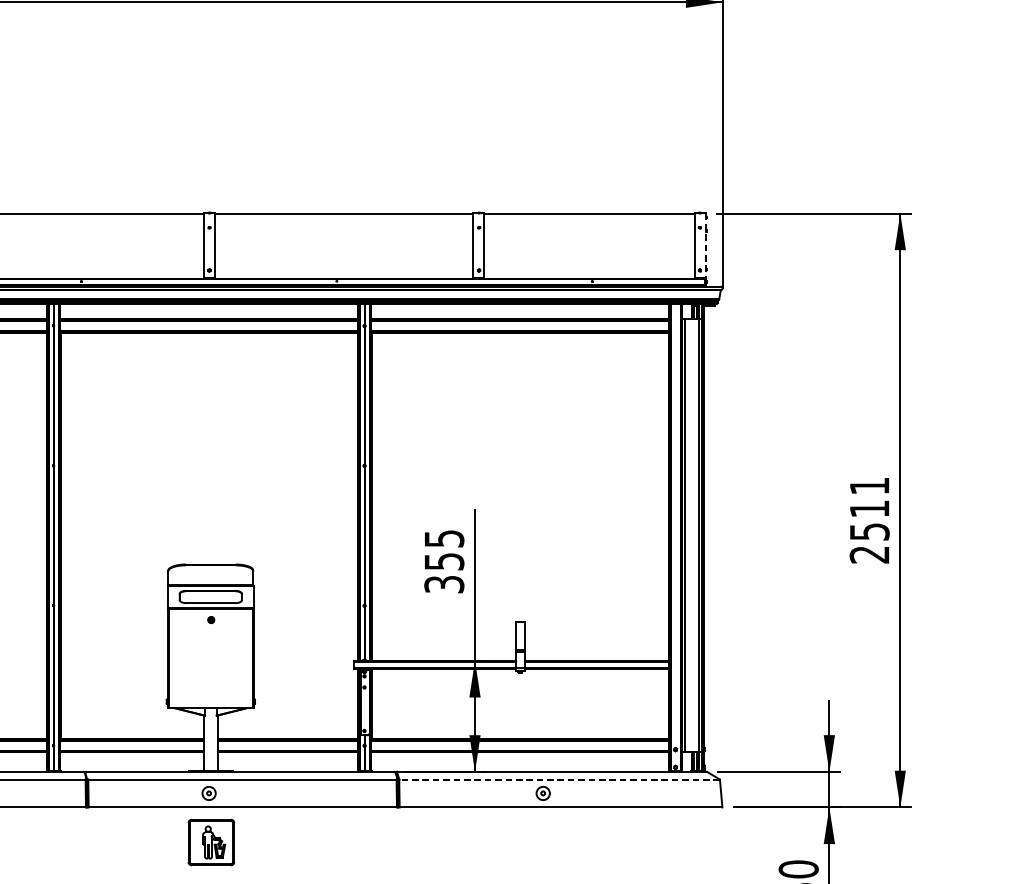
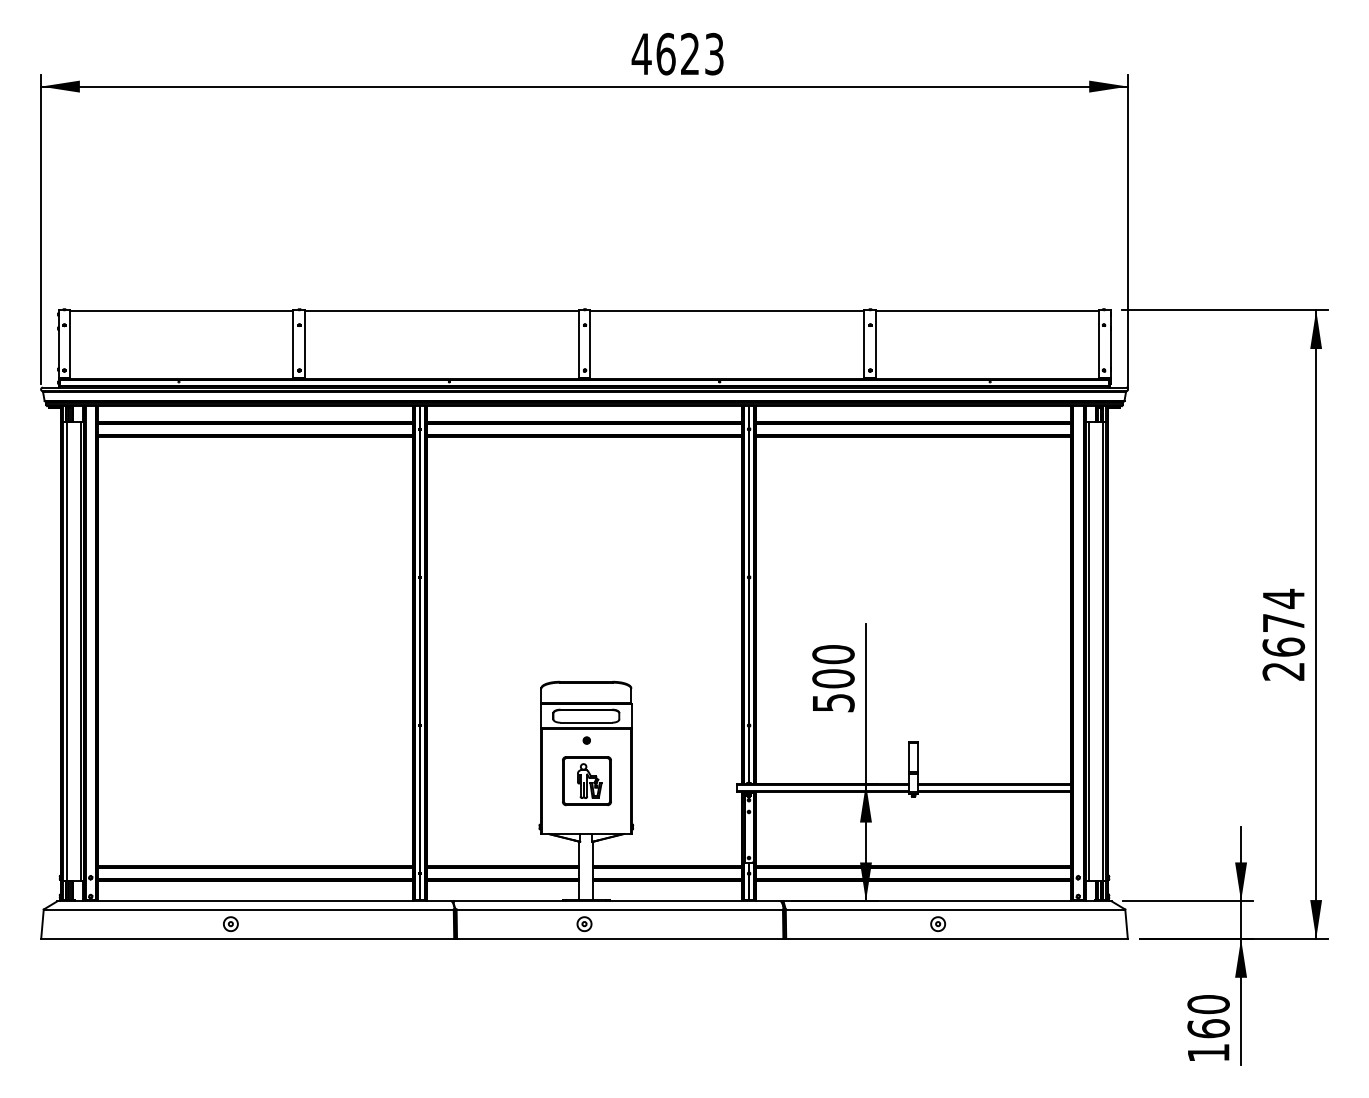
line: (706, 245) -> (1110, 344), dashed -> solid
text: (869, 508) -> (1283, 622), 2511 -> 2674
text: (444, 561) -> (833, 678), 355 -> 500
line: (559, 779) -> (955, 909), dashed -> solid
part: (210, 842) -> (586, 781), moved

